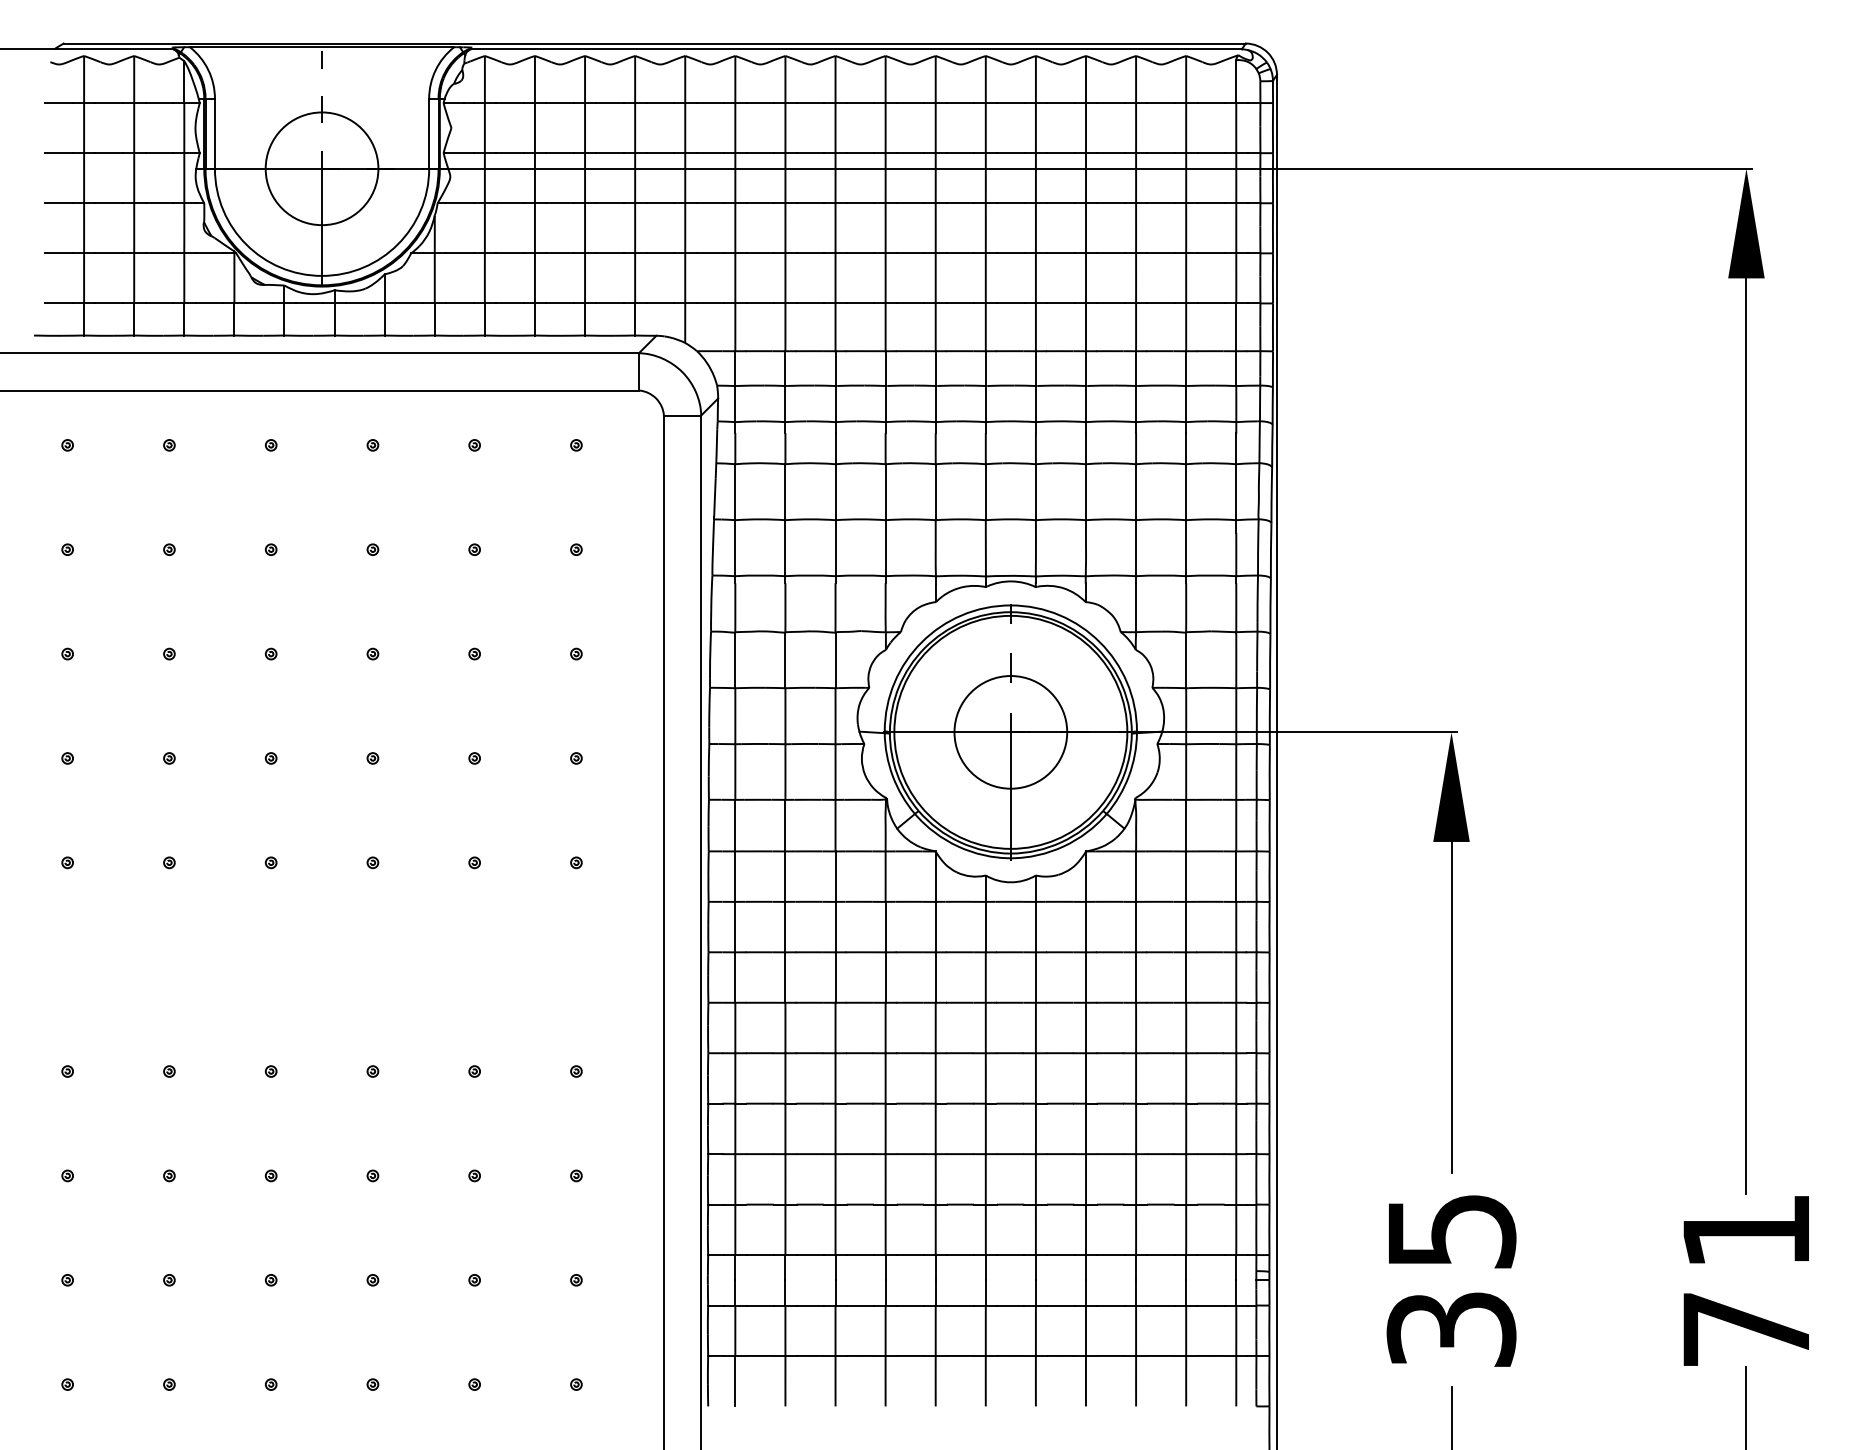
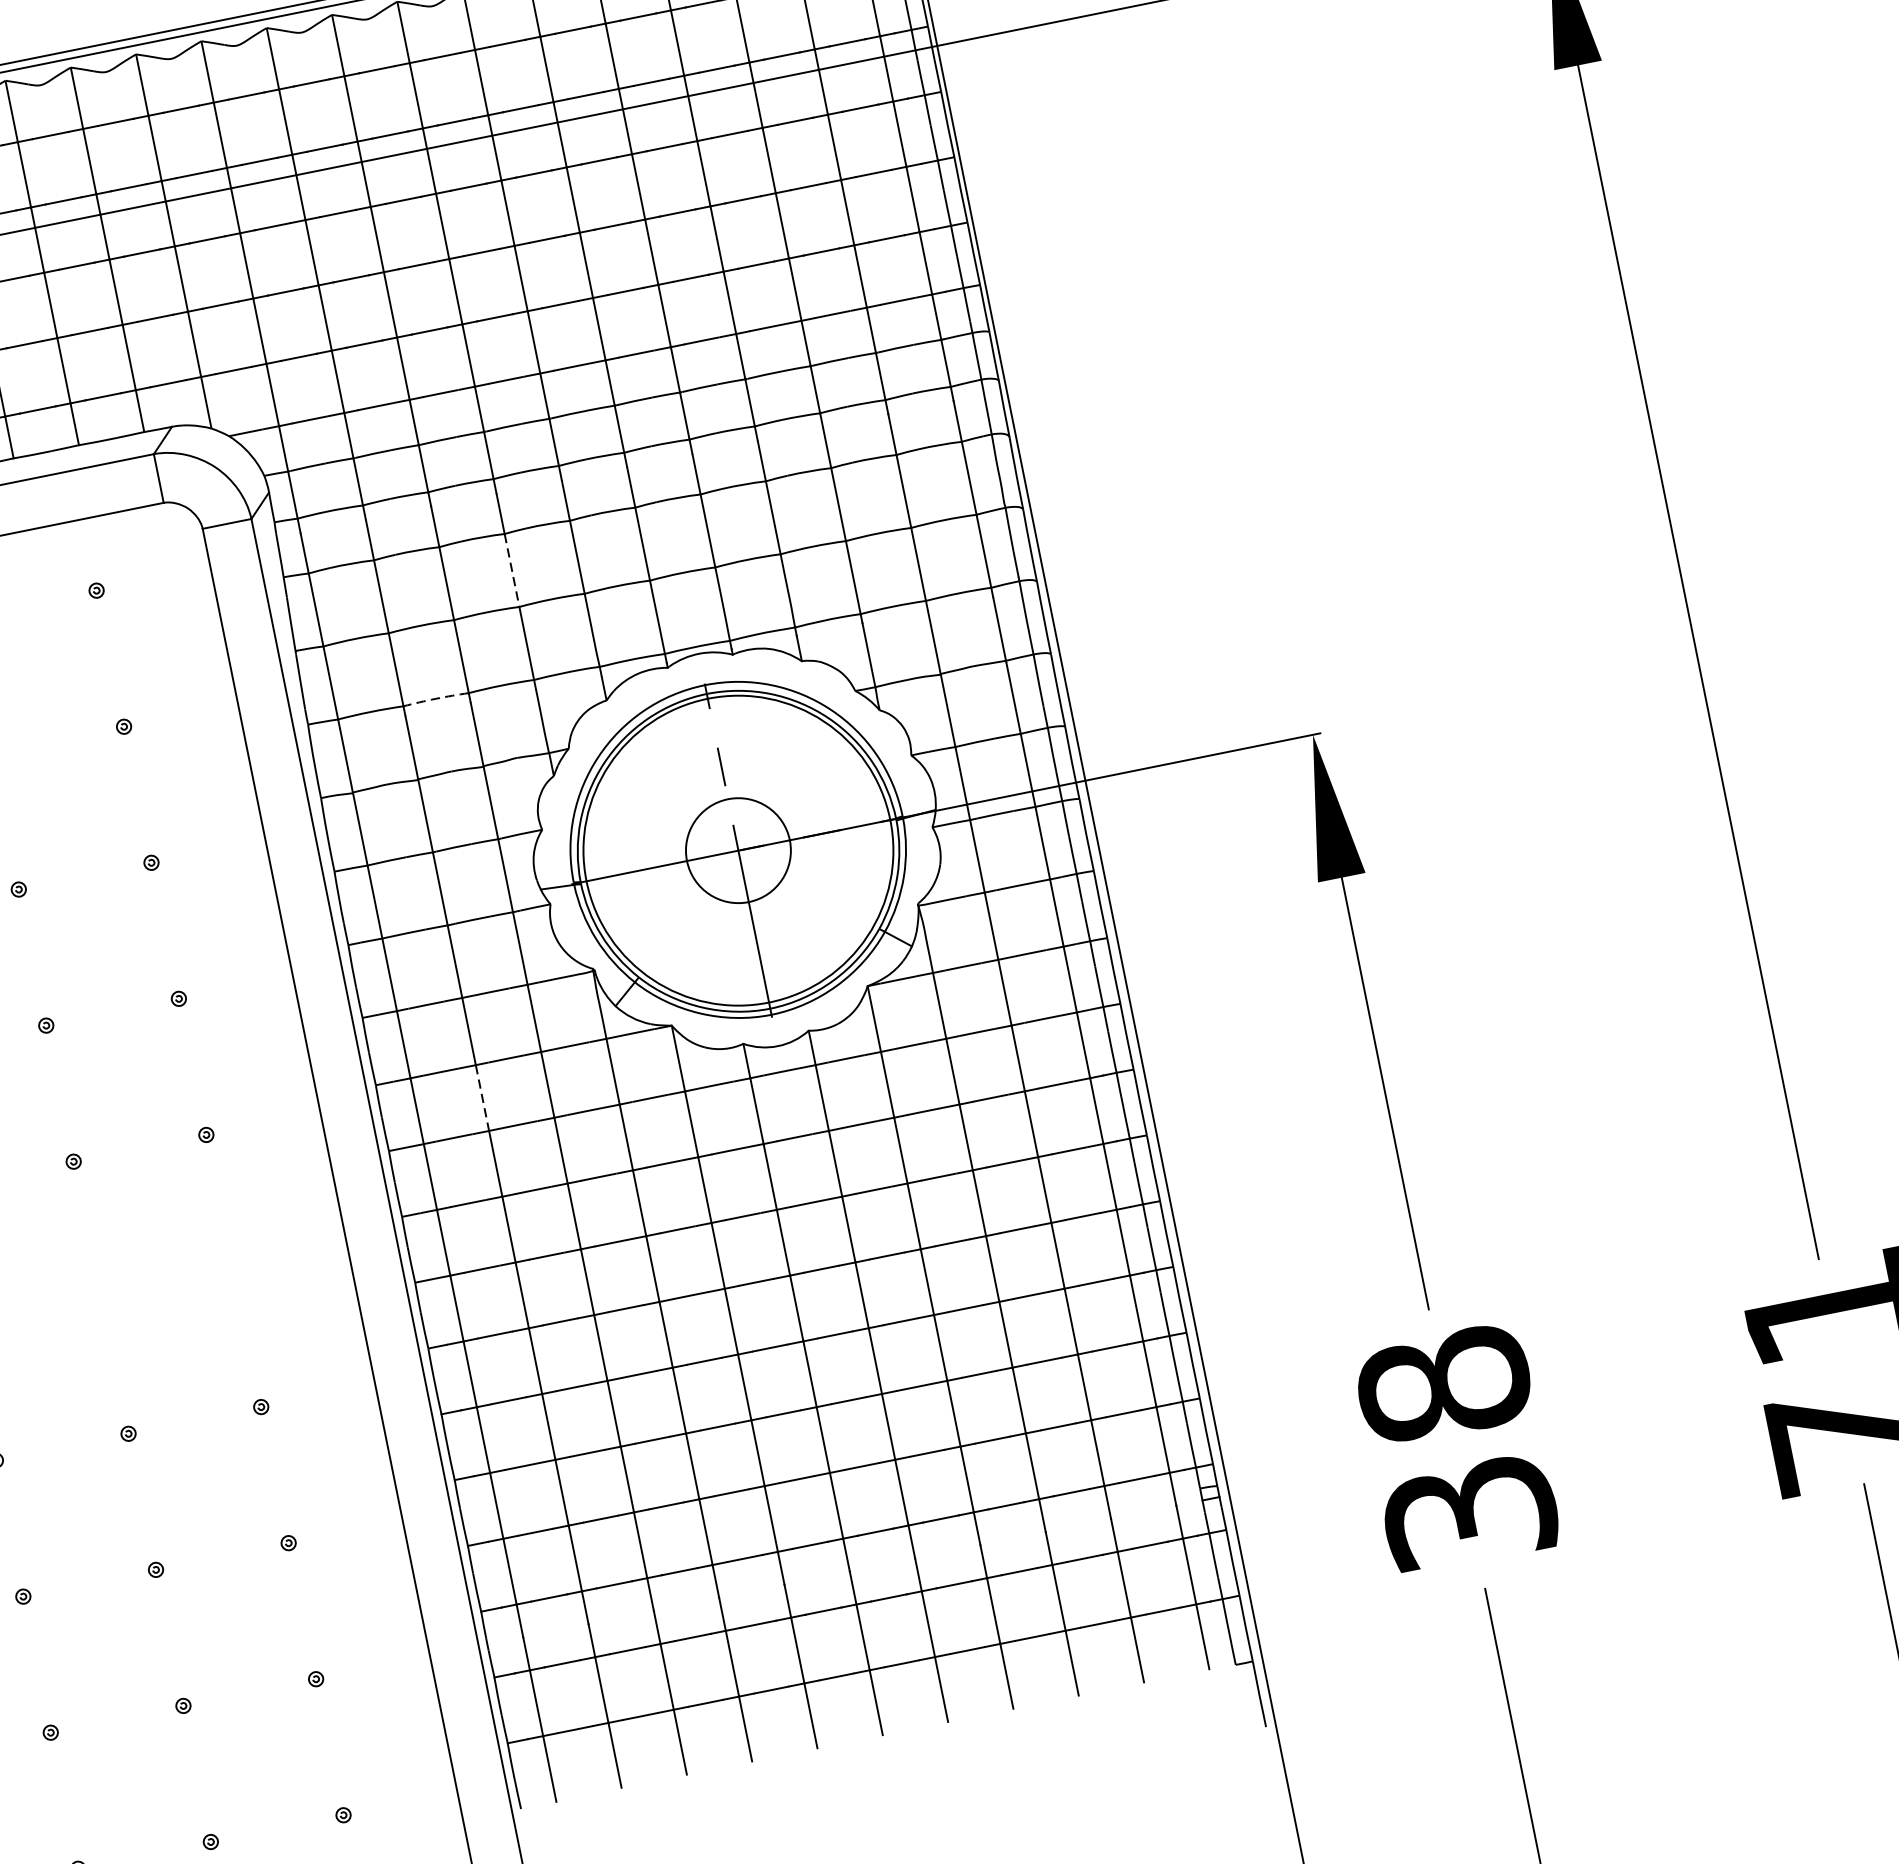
line: (885, 492) -> (511, 570), solid -> dashed
arc: (810, 575) -> (435, 698), solid -> dashed
circle: (1010, 732) -> (738, 850), size x0.7
line: (785, 877) -> (482, 1099), solid -> dashed
text: (1451, 1230) -> (1443, 1384), 35 -> 38

